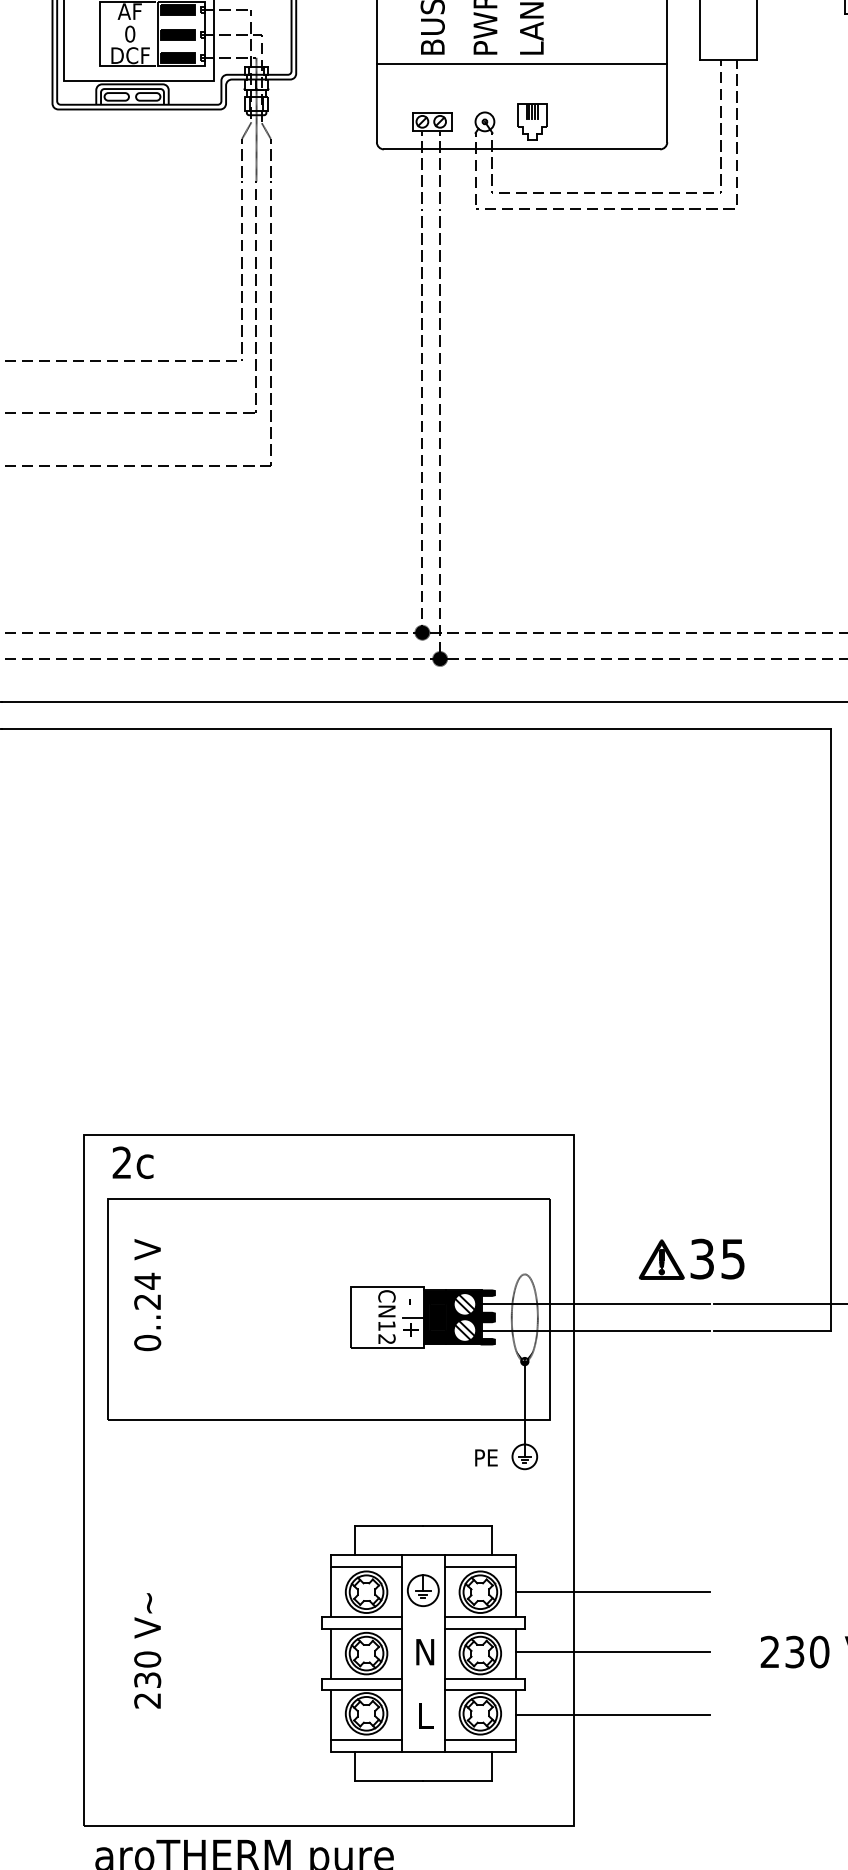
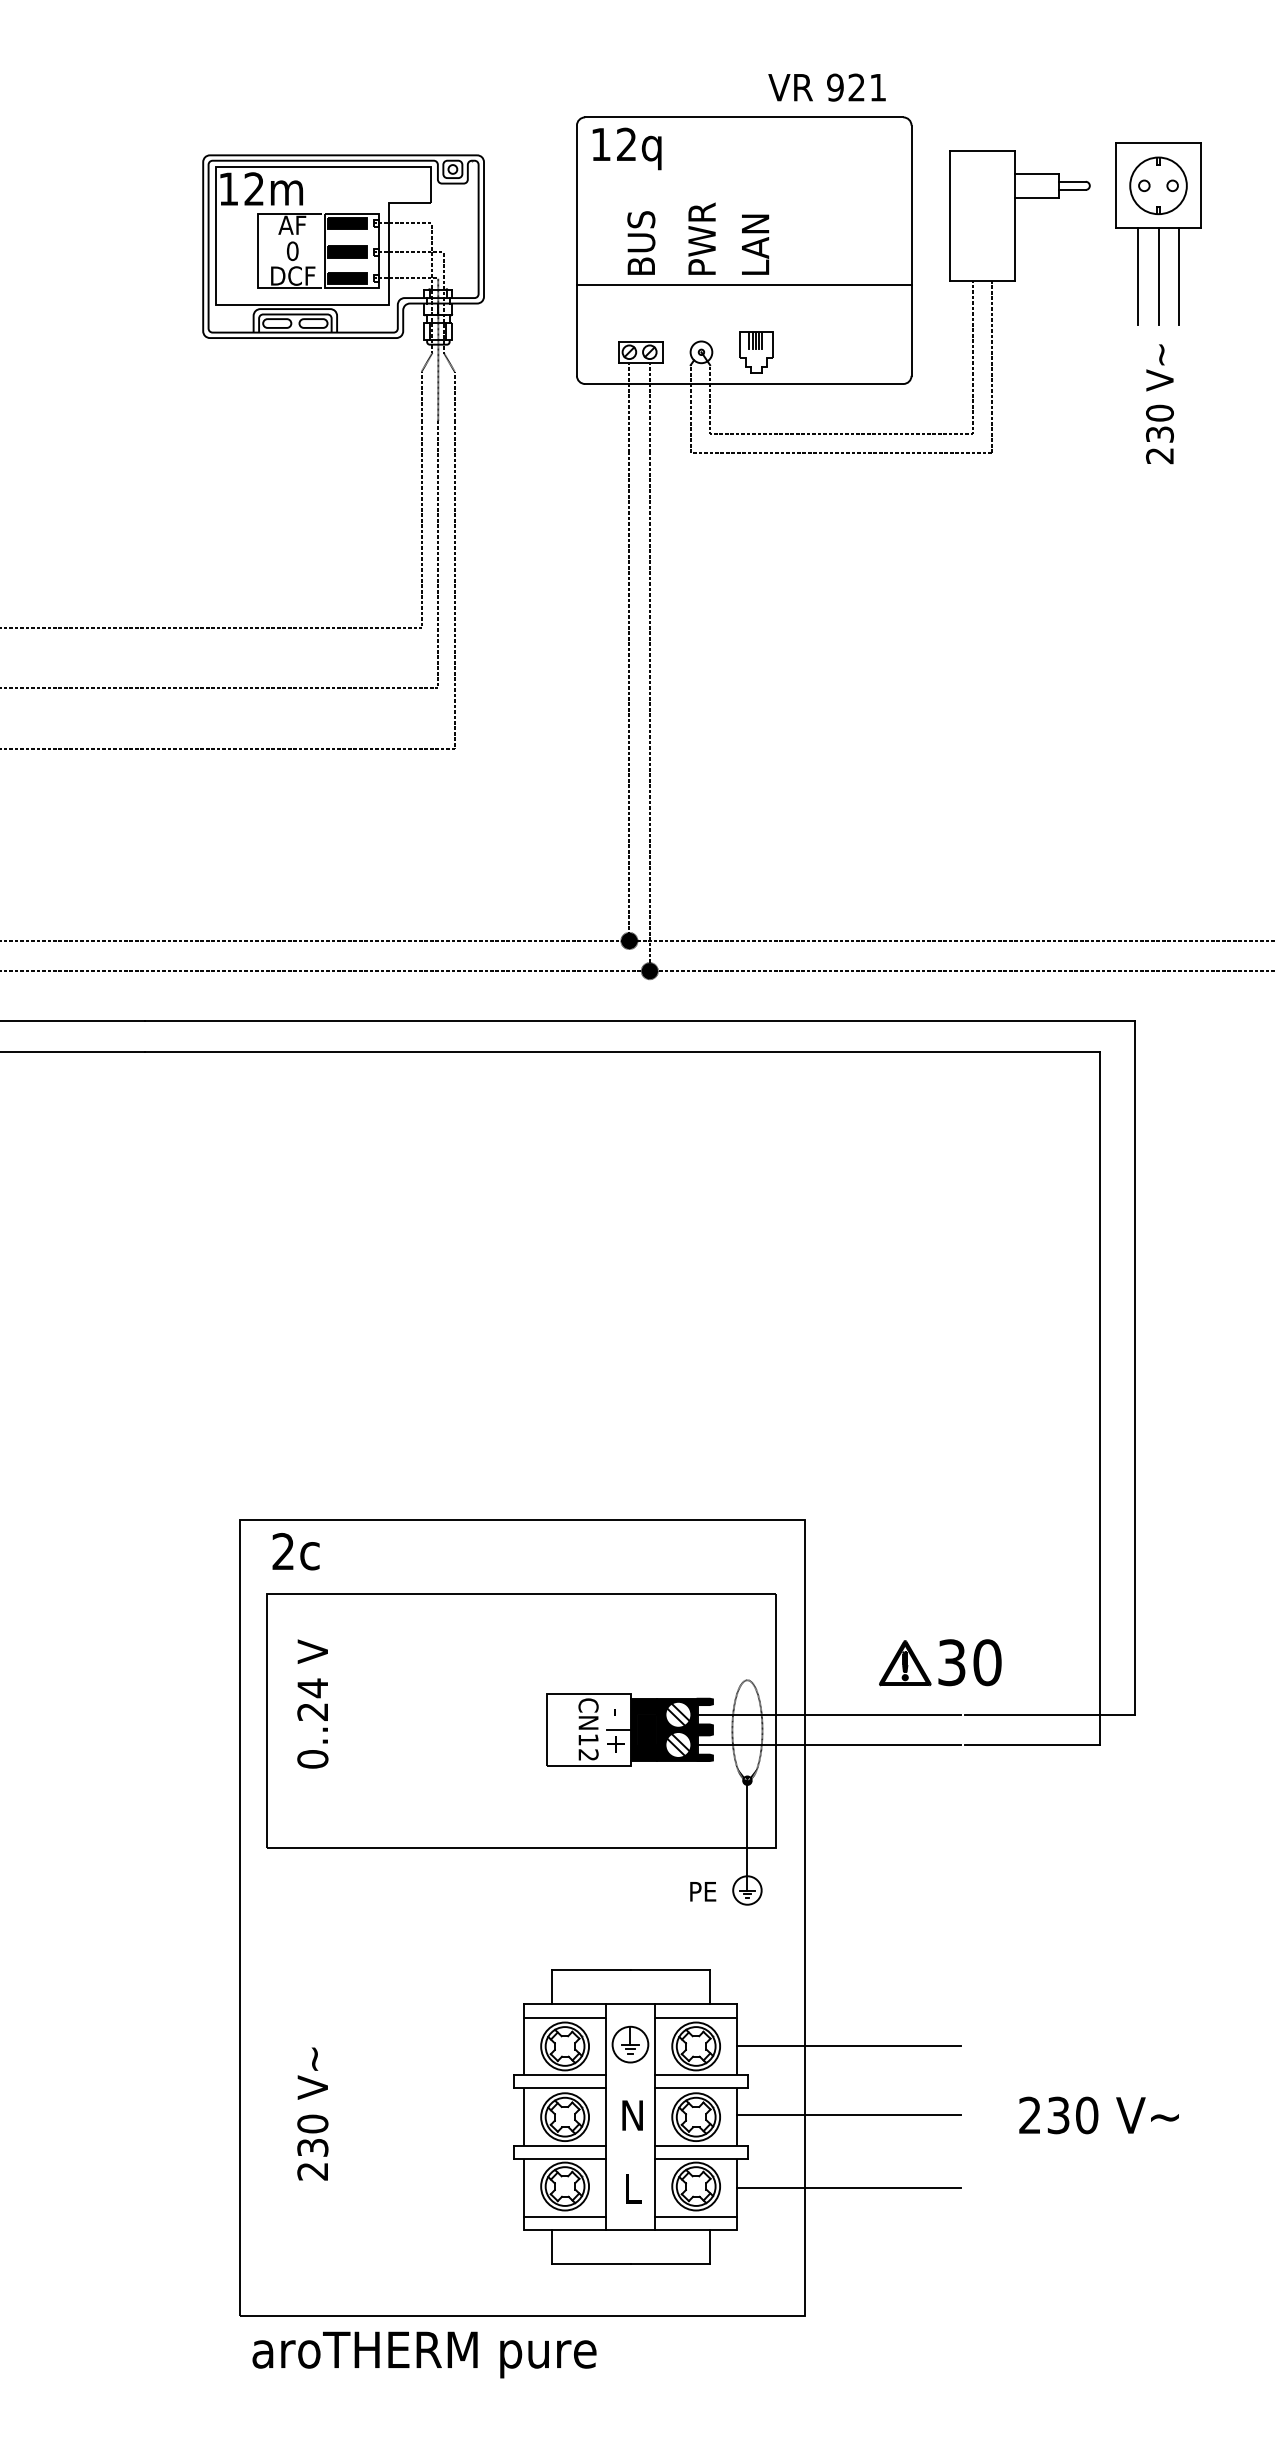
text: (733, 1258) -> (987, 1662), 35 -> 30

